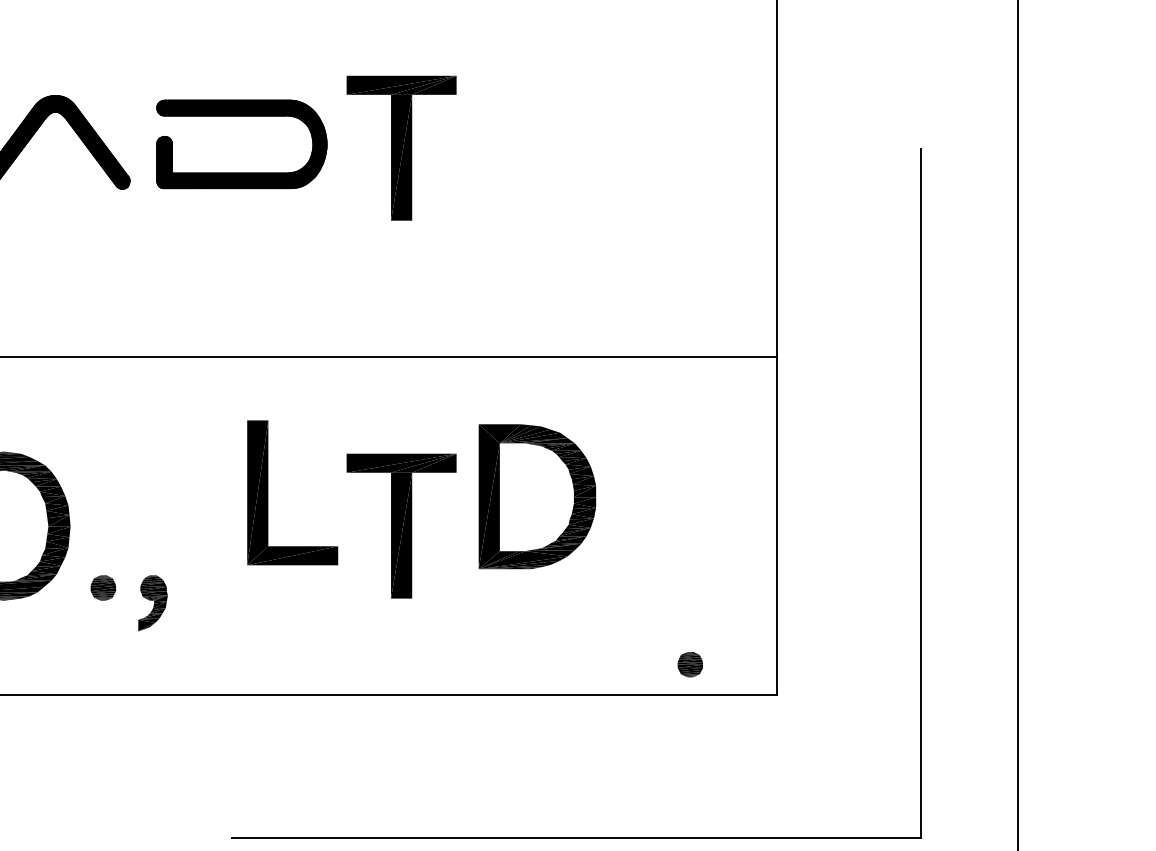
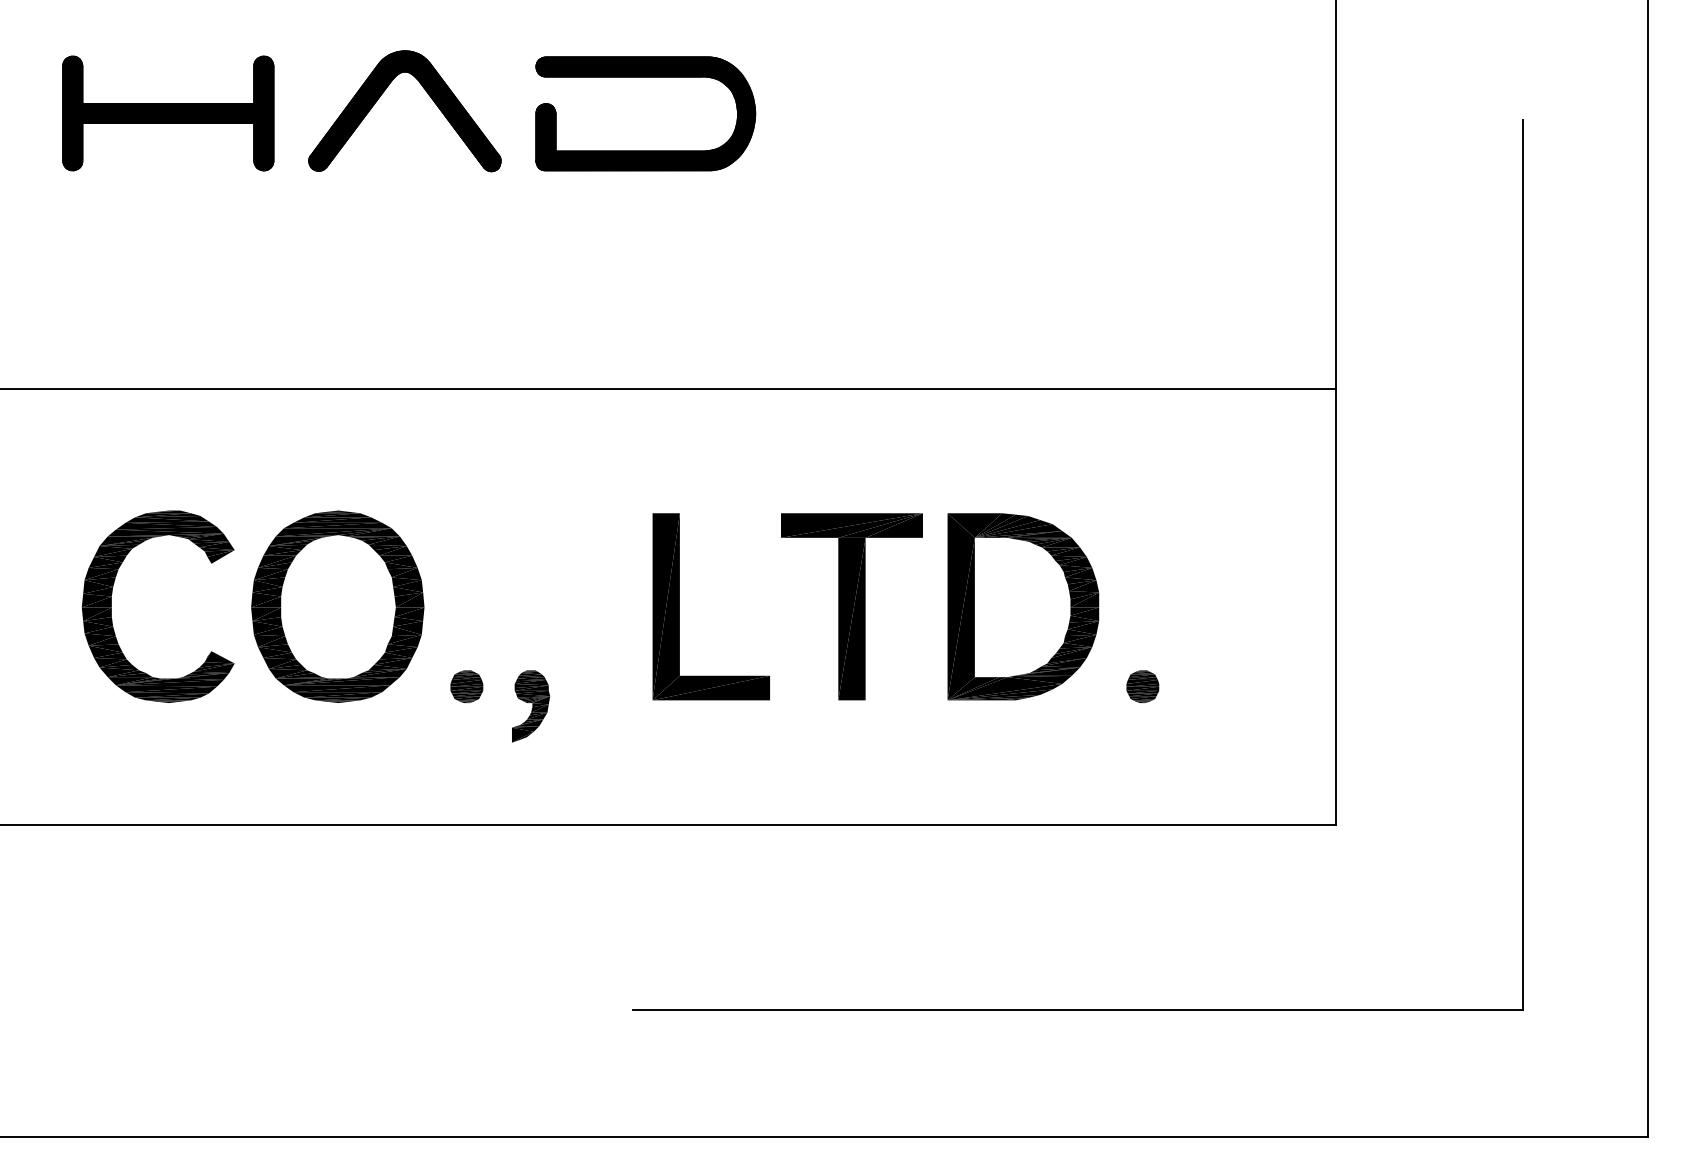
part: (401, 148) -> (851, 118), removed
part: (268, 492) -> (679, 606), moved
part: (537, 496) -> (1023, 606), moved
part: (690, 664) -> (1142, 686), moved

